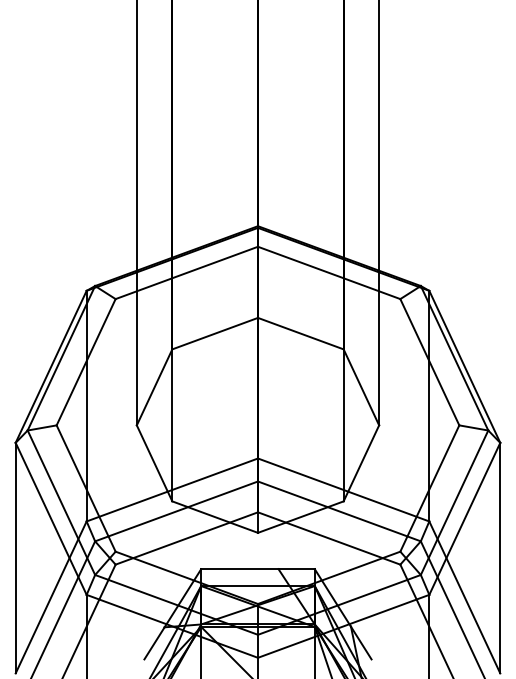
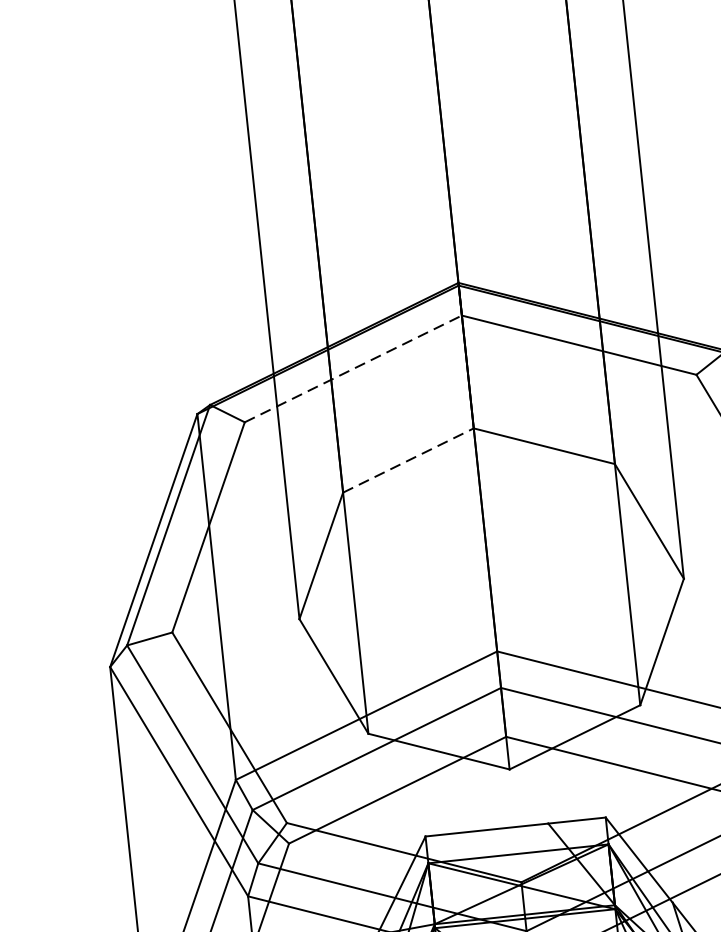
line: (186, 272) -> (352, 368), solid -> dashed
line: (215, 333) -> (408, 460), solid -> dashed

